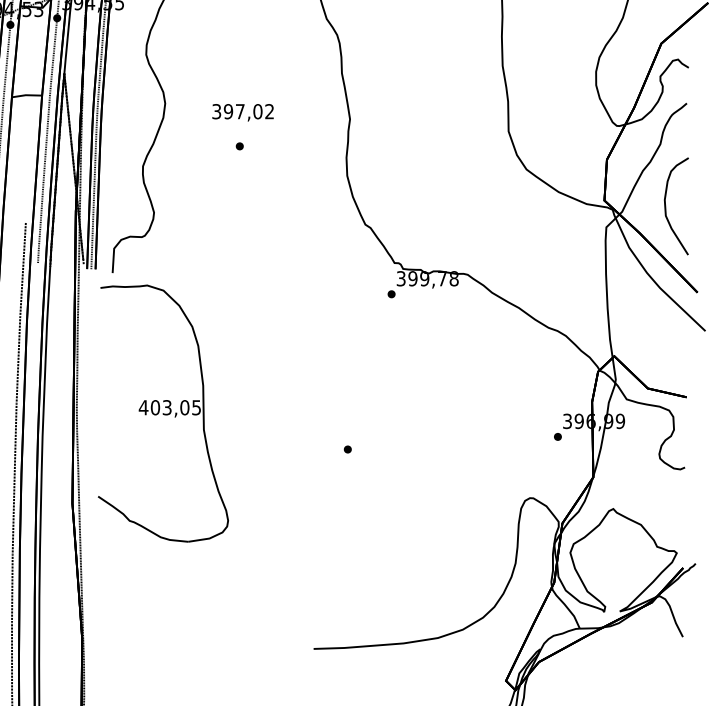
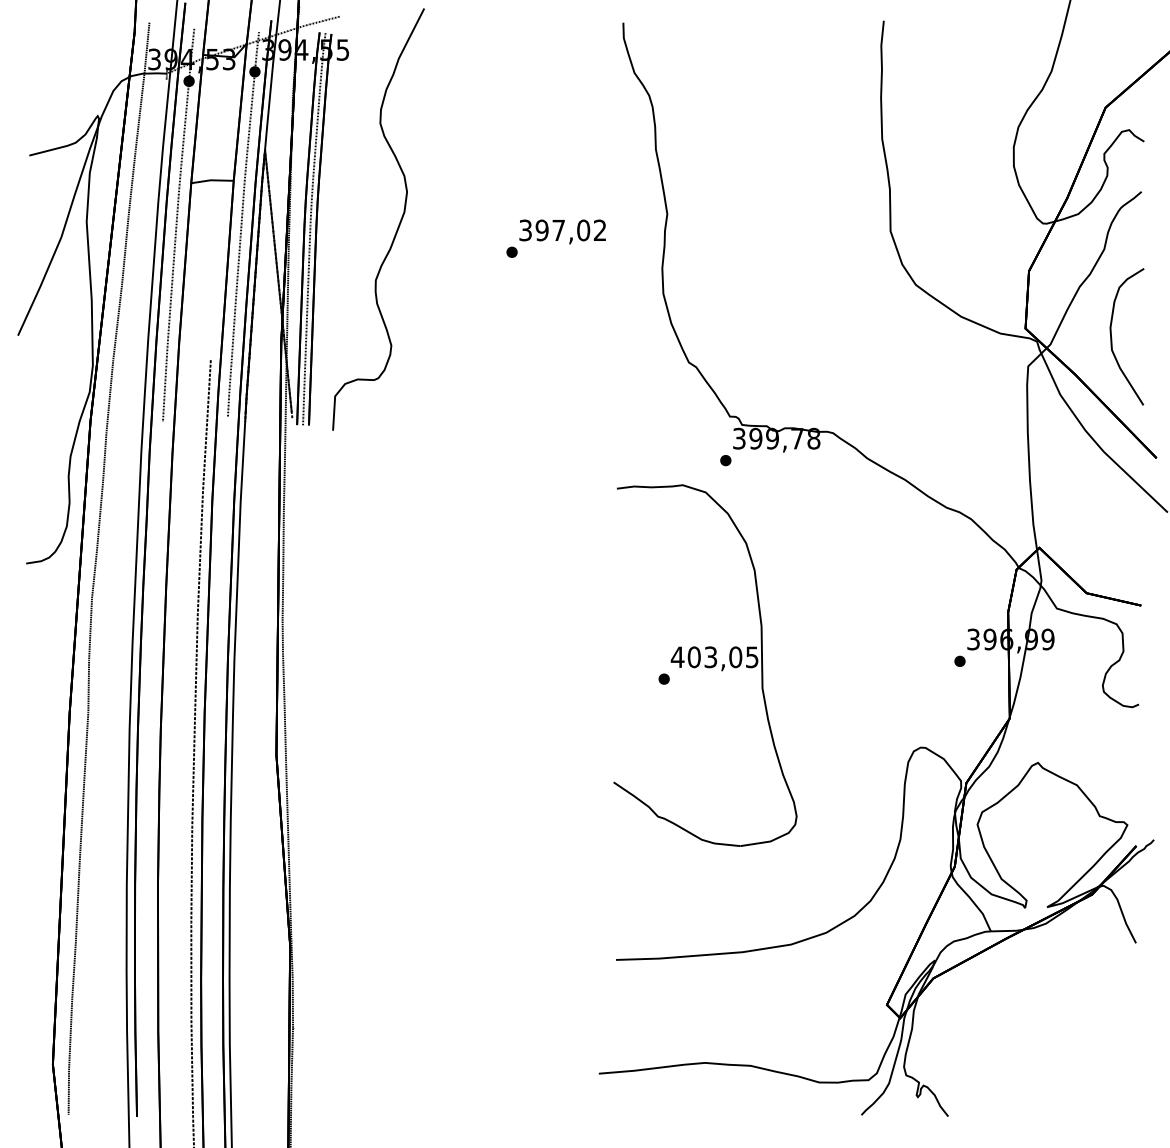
text: (242, 112) -> (562, 231), moved
part: (163, 413) -> (705, 665), moved

